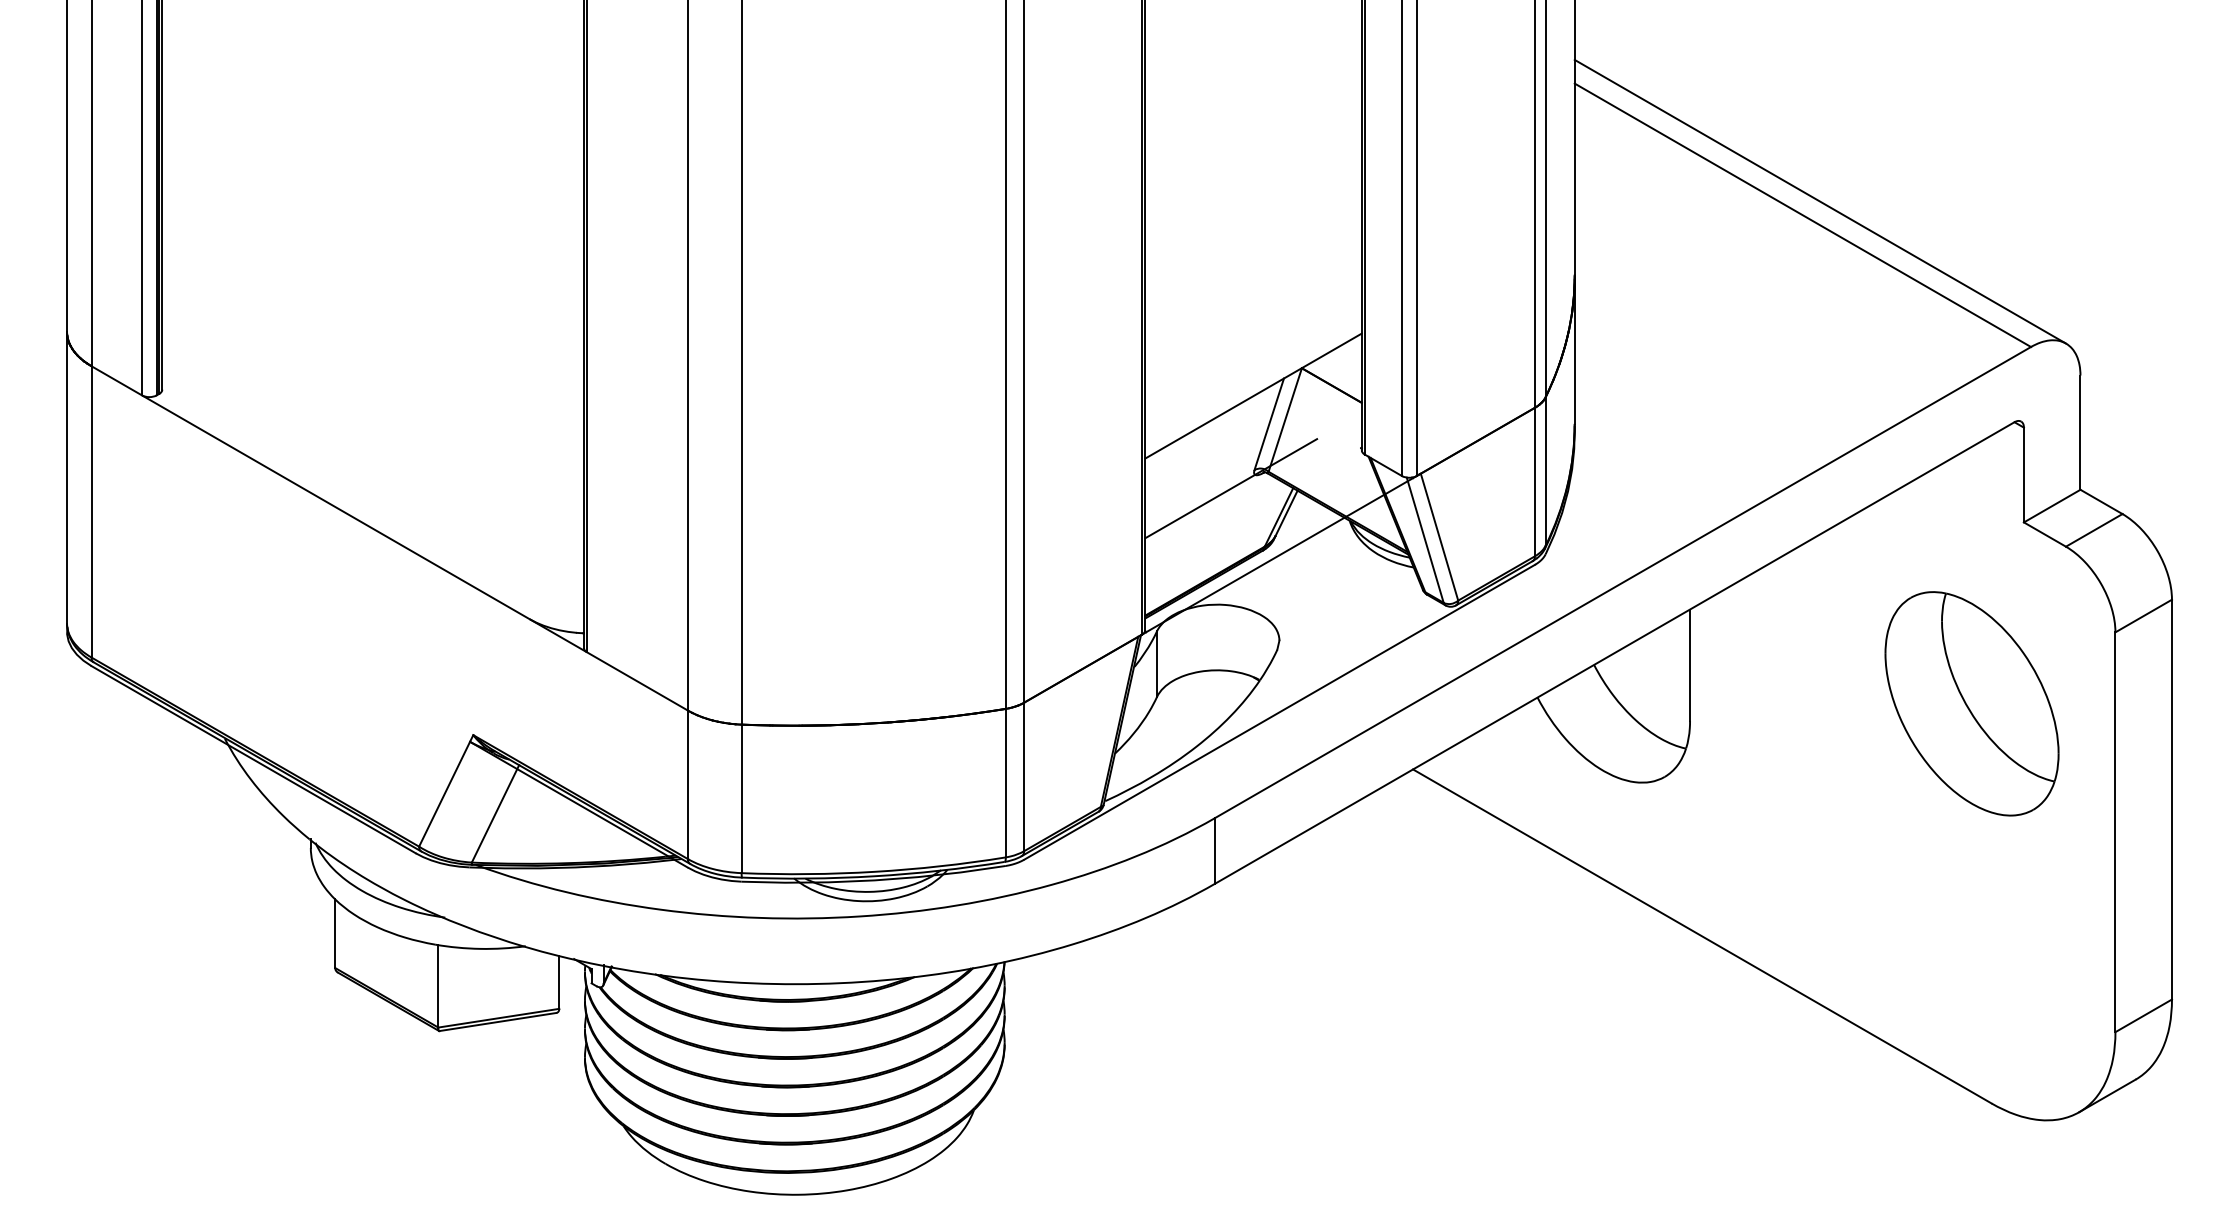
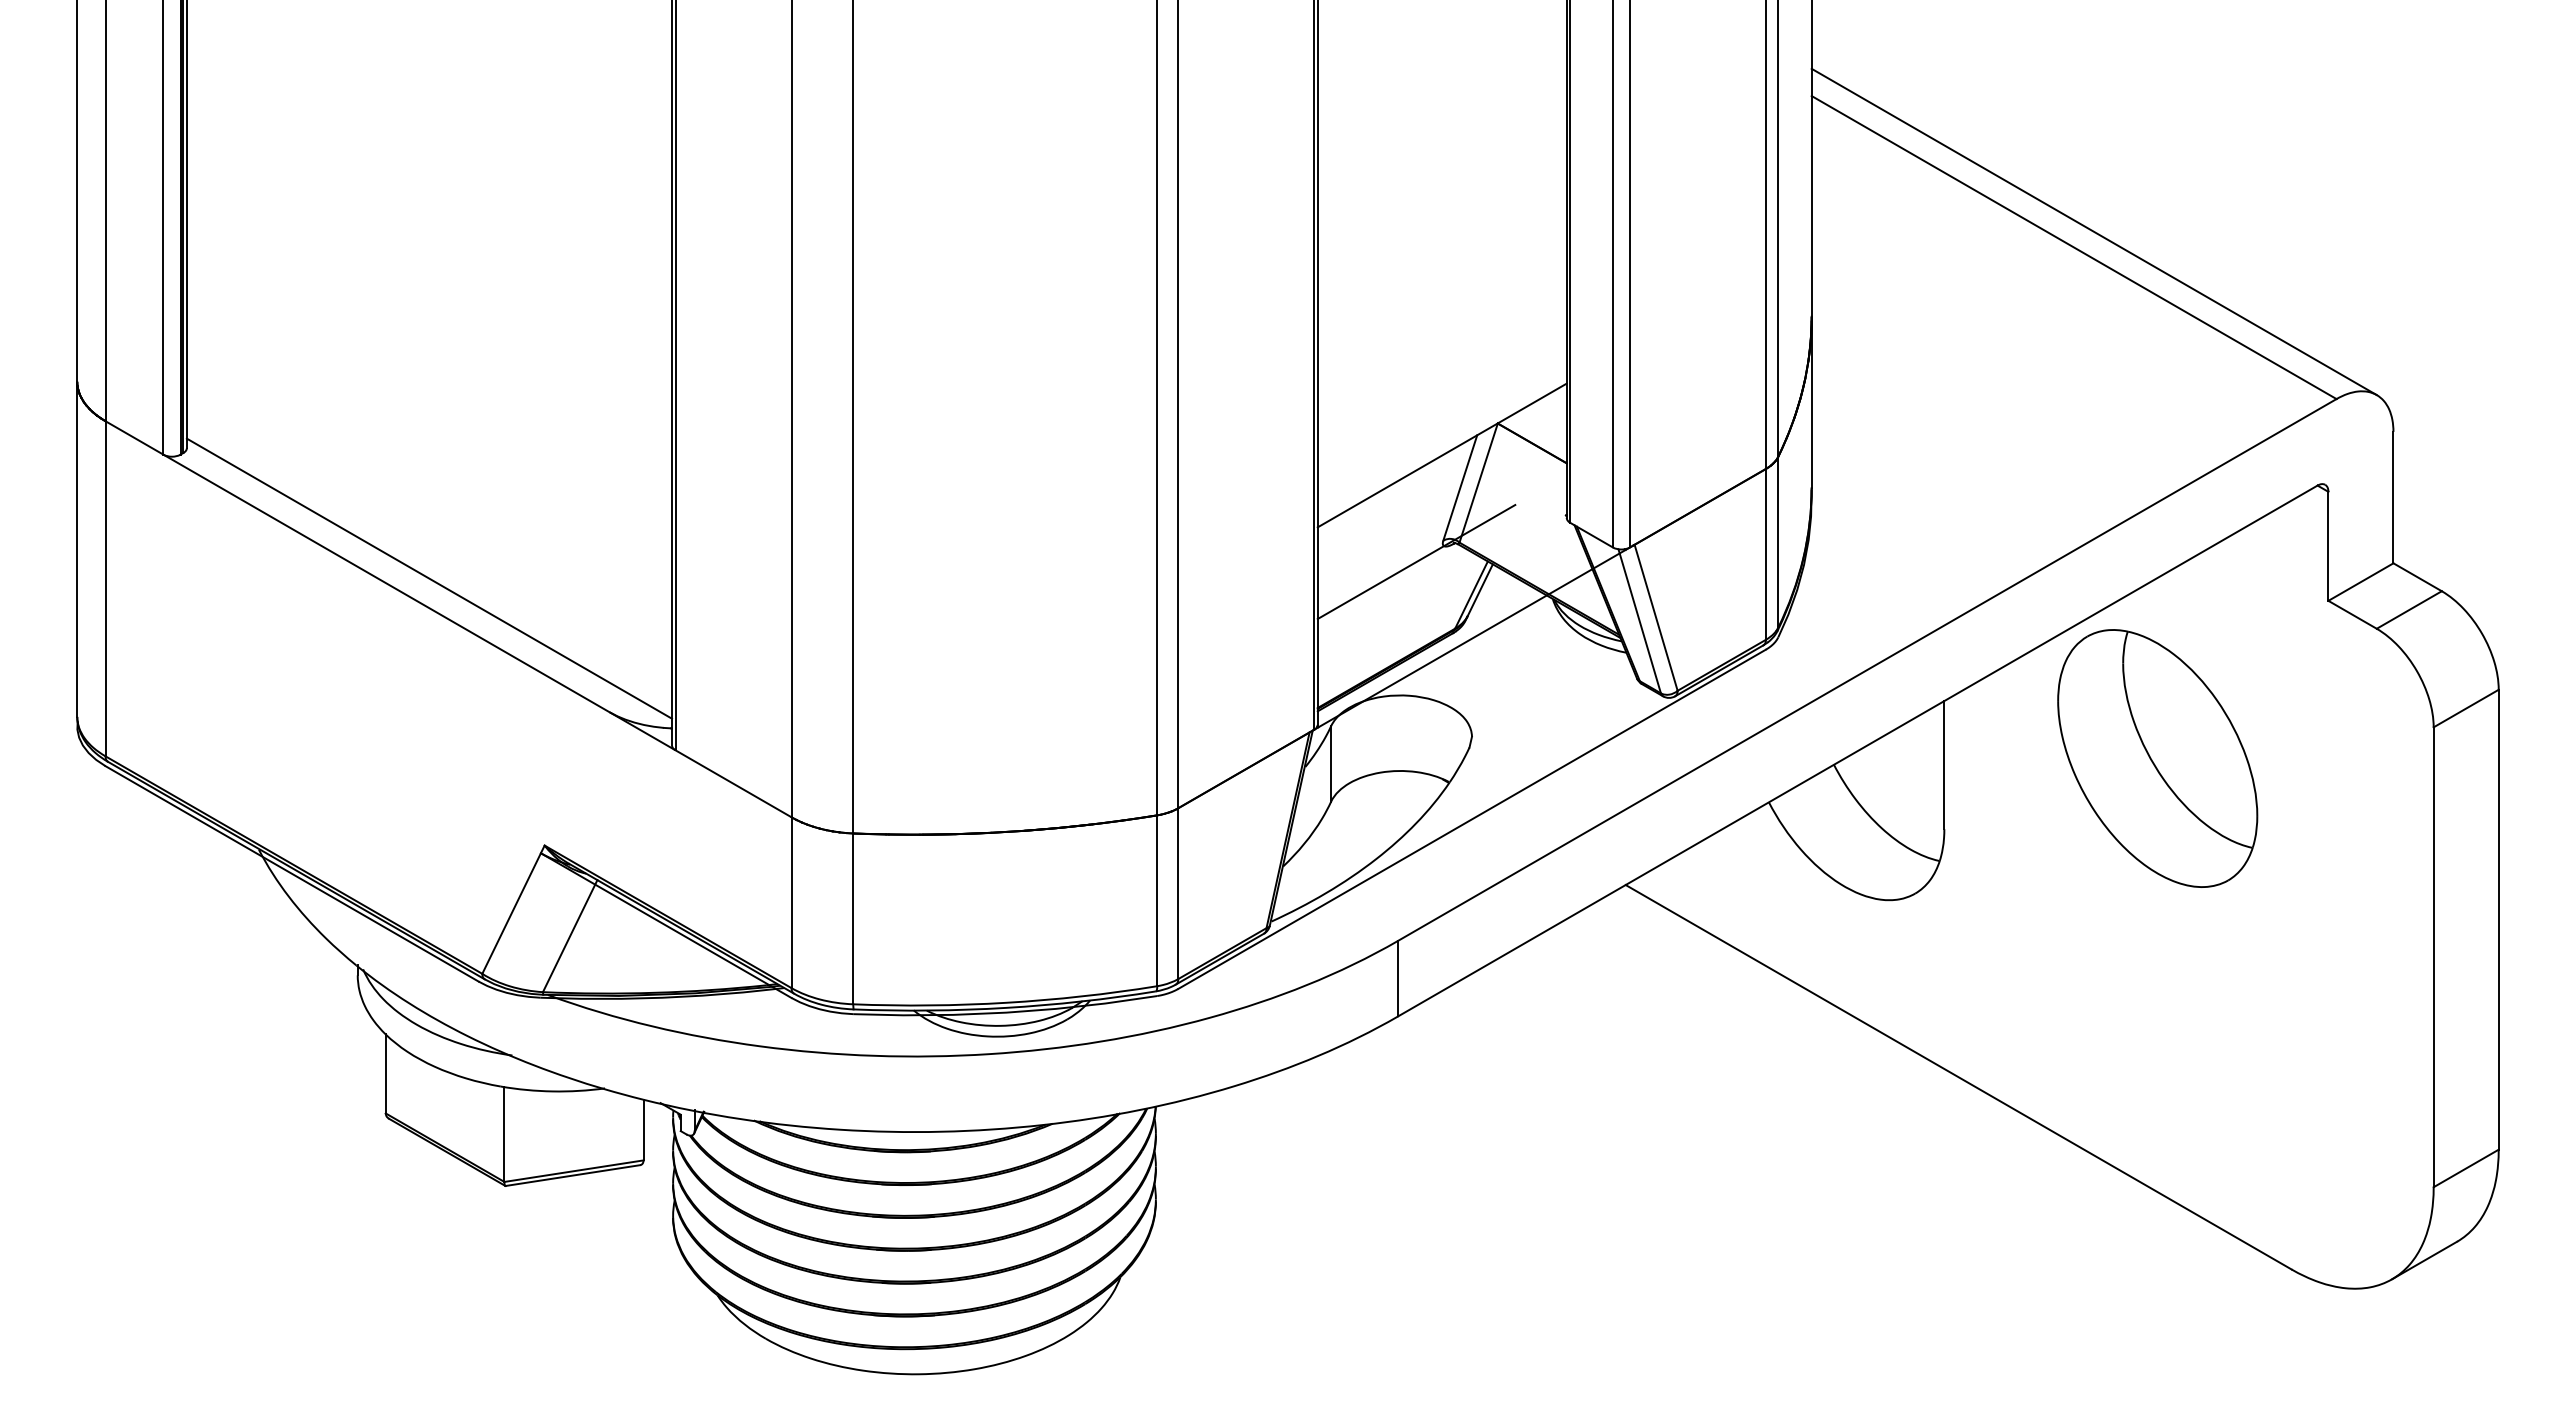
line: (373, 502) -> (429, 578), added
part: (1971, 703) -> (2157, 758), moved

